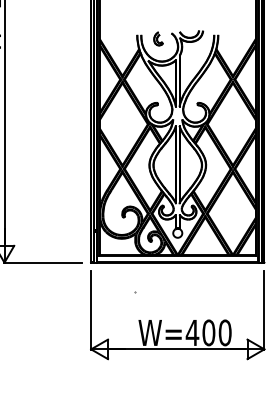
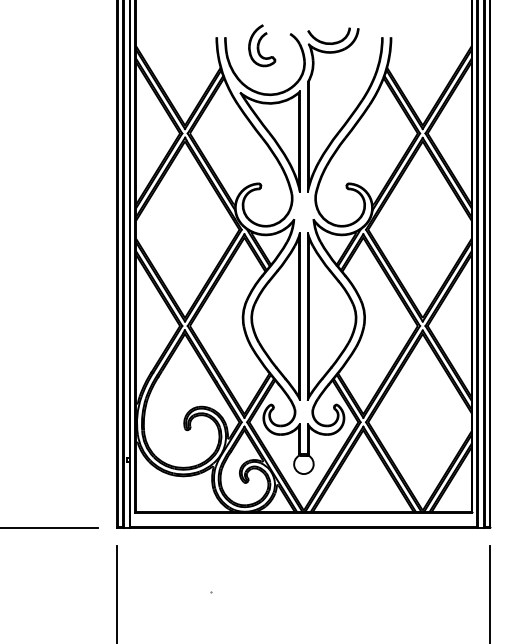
part: (158, 38) -> (262, 45), size x1.43

